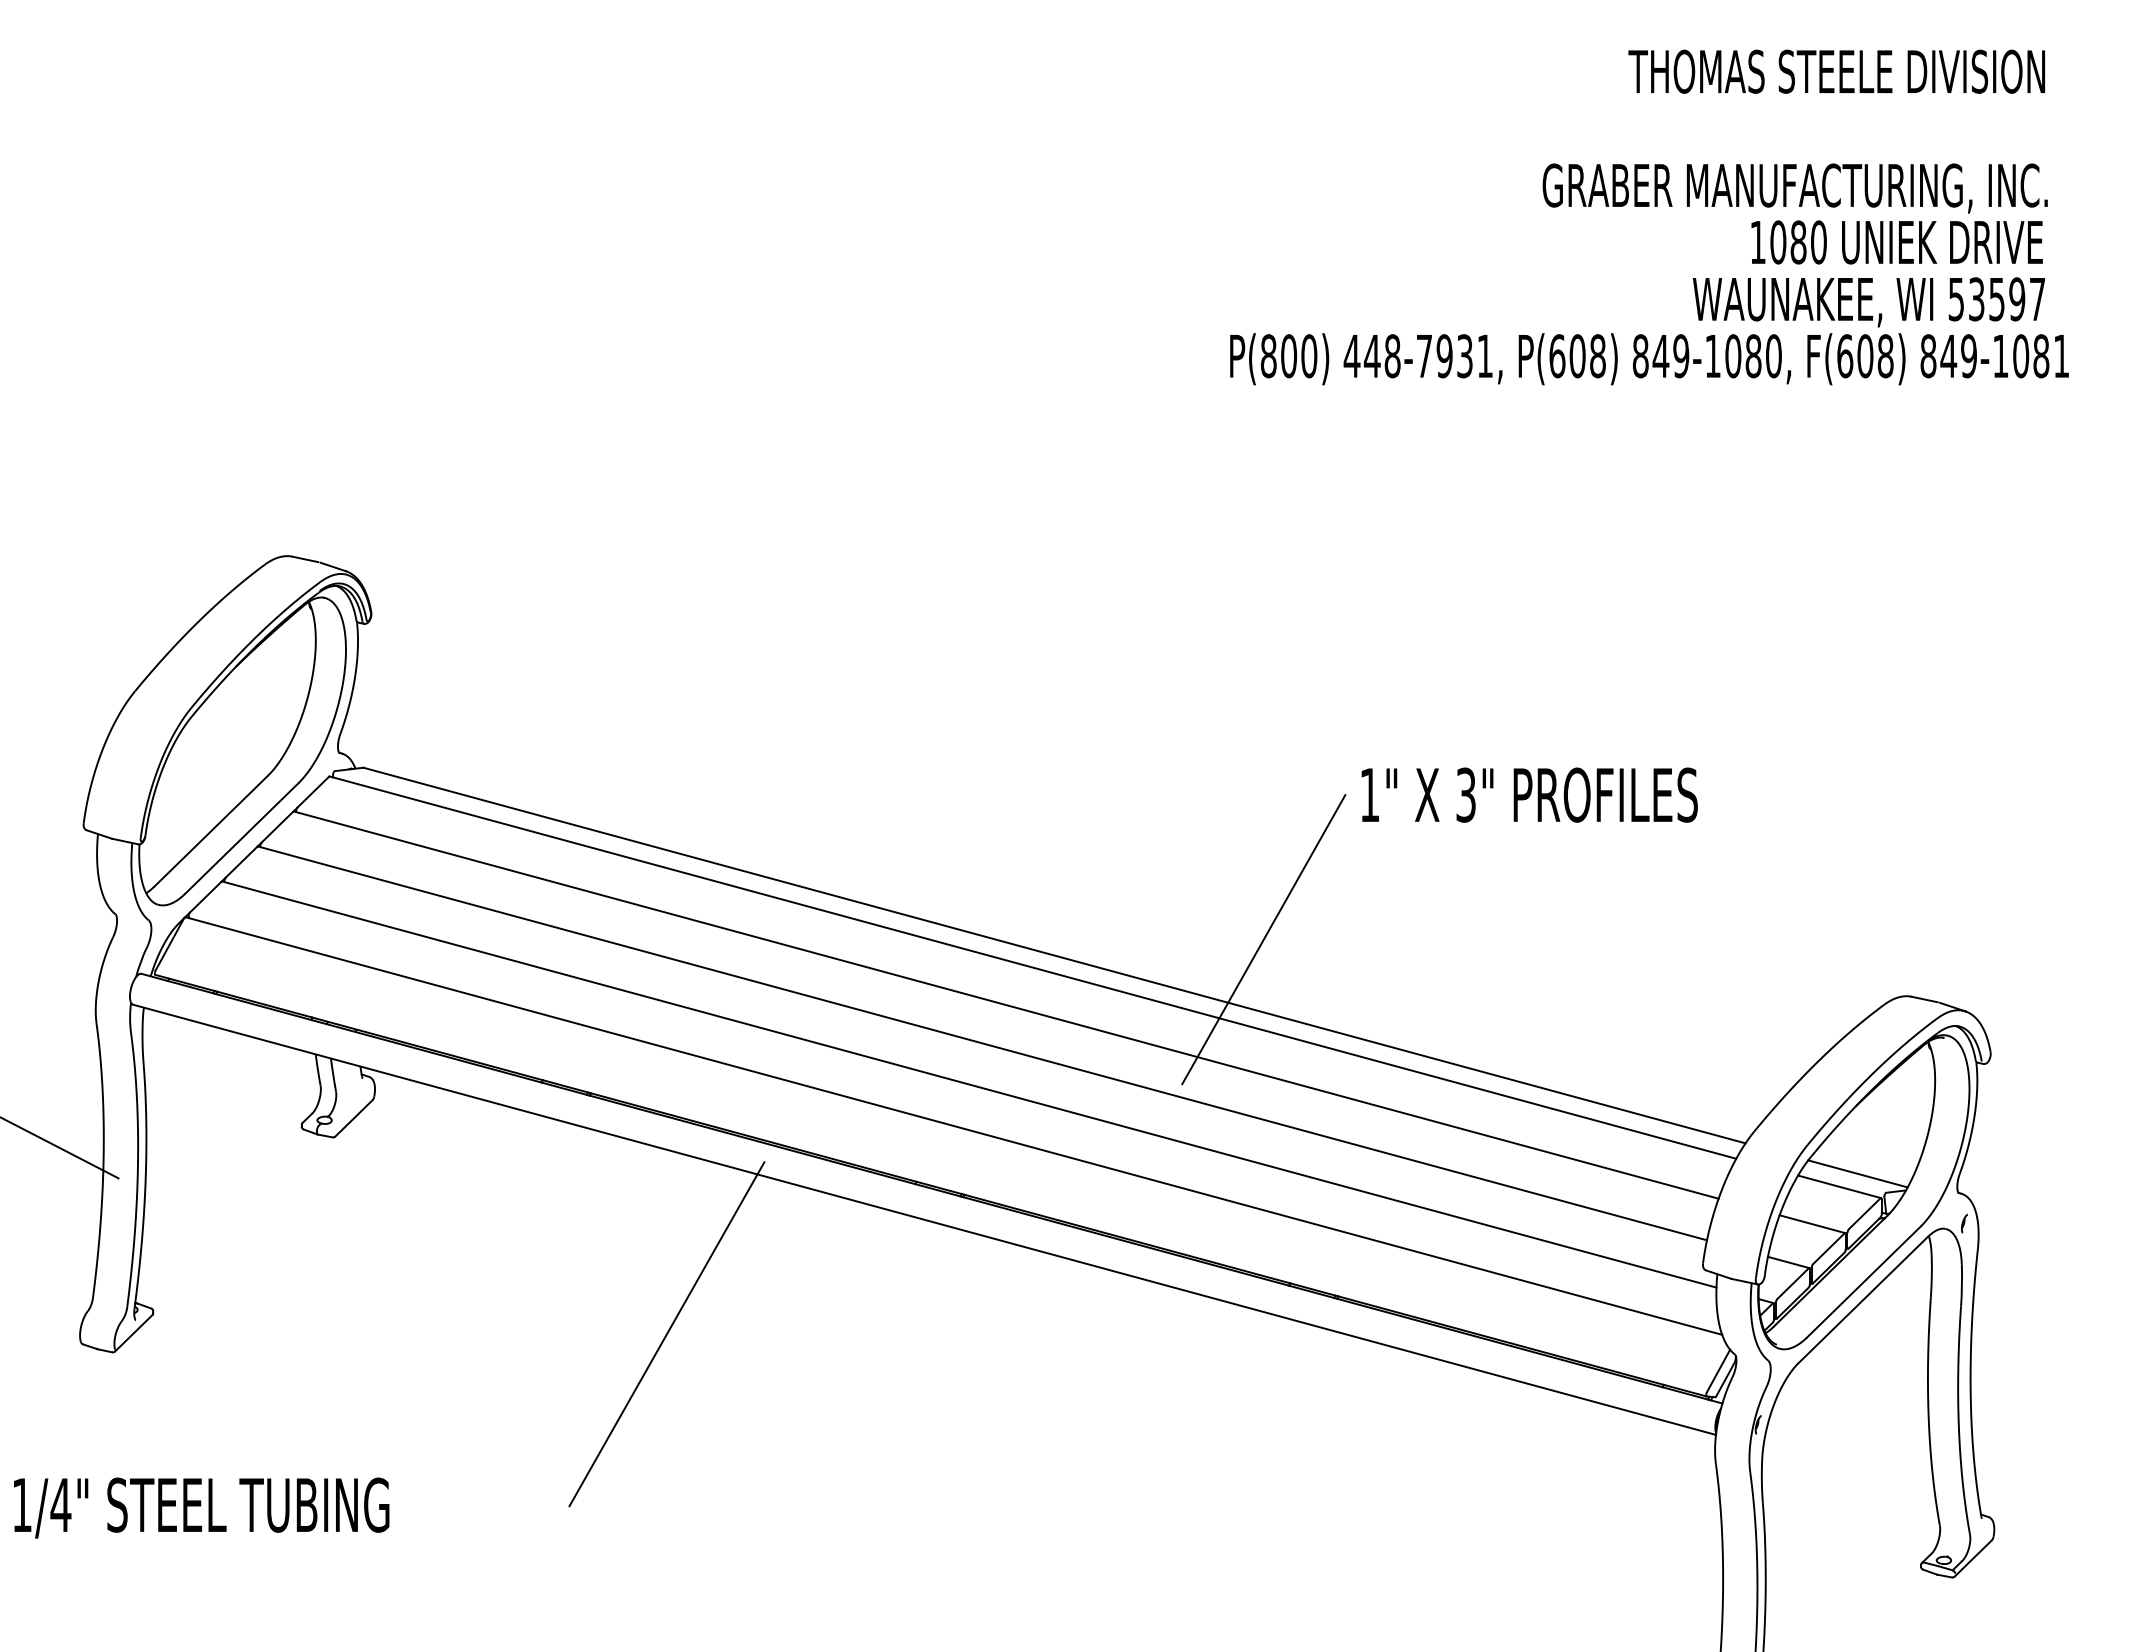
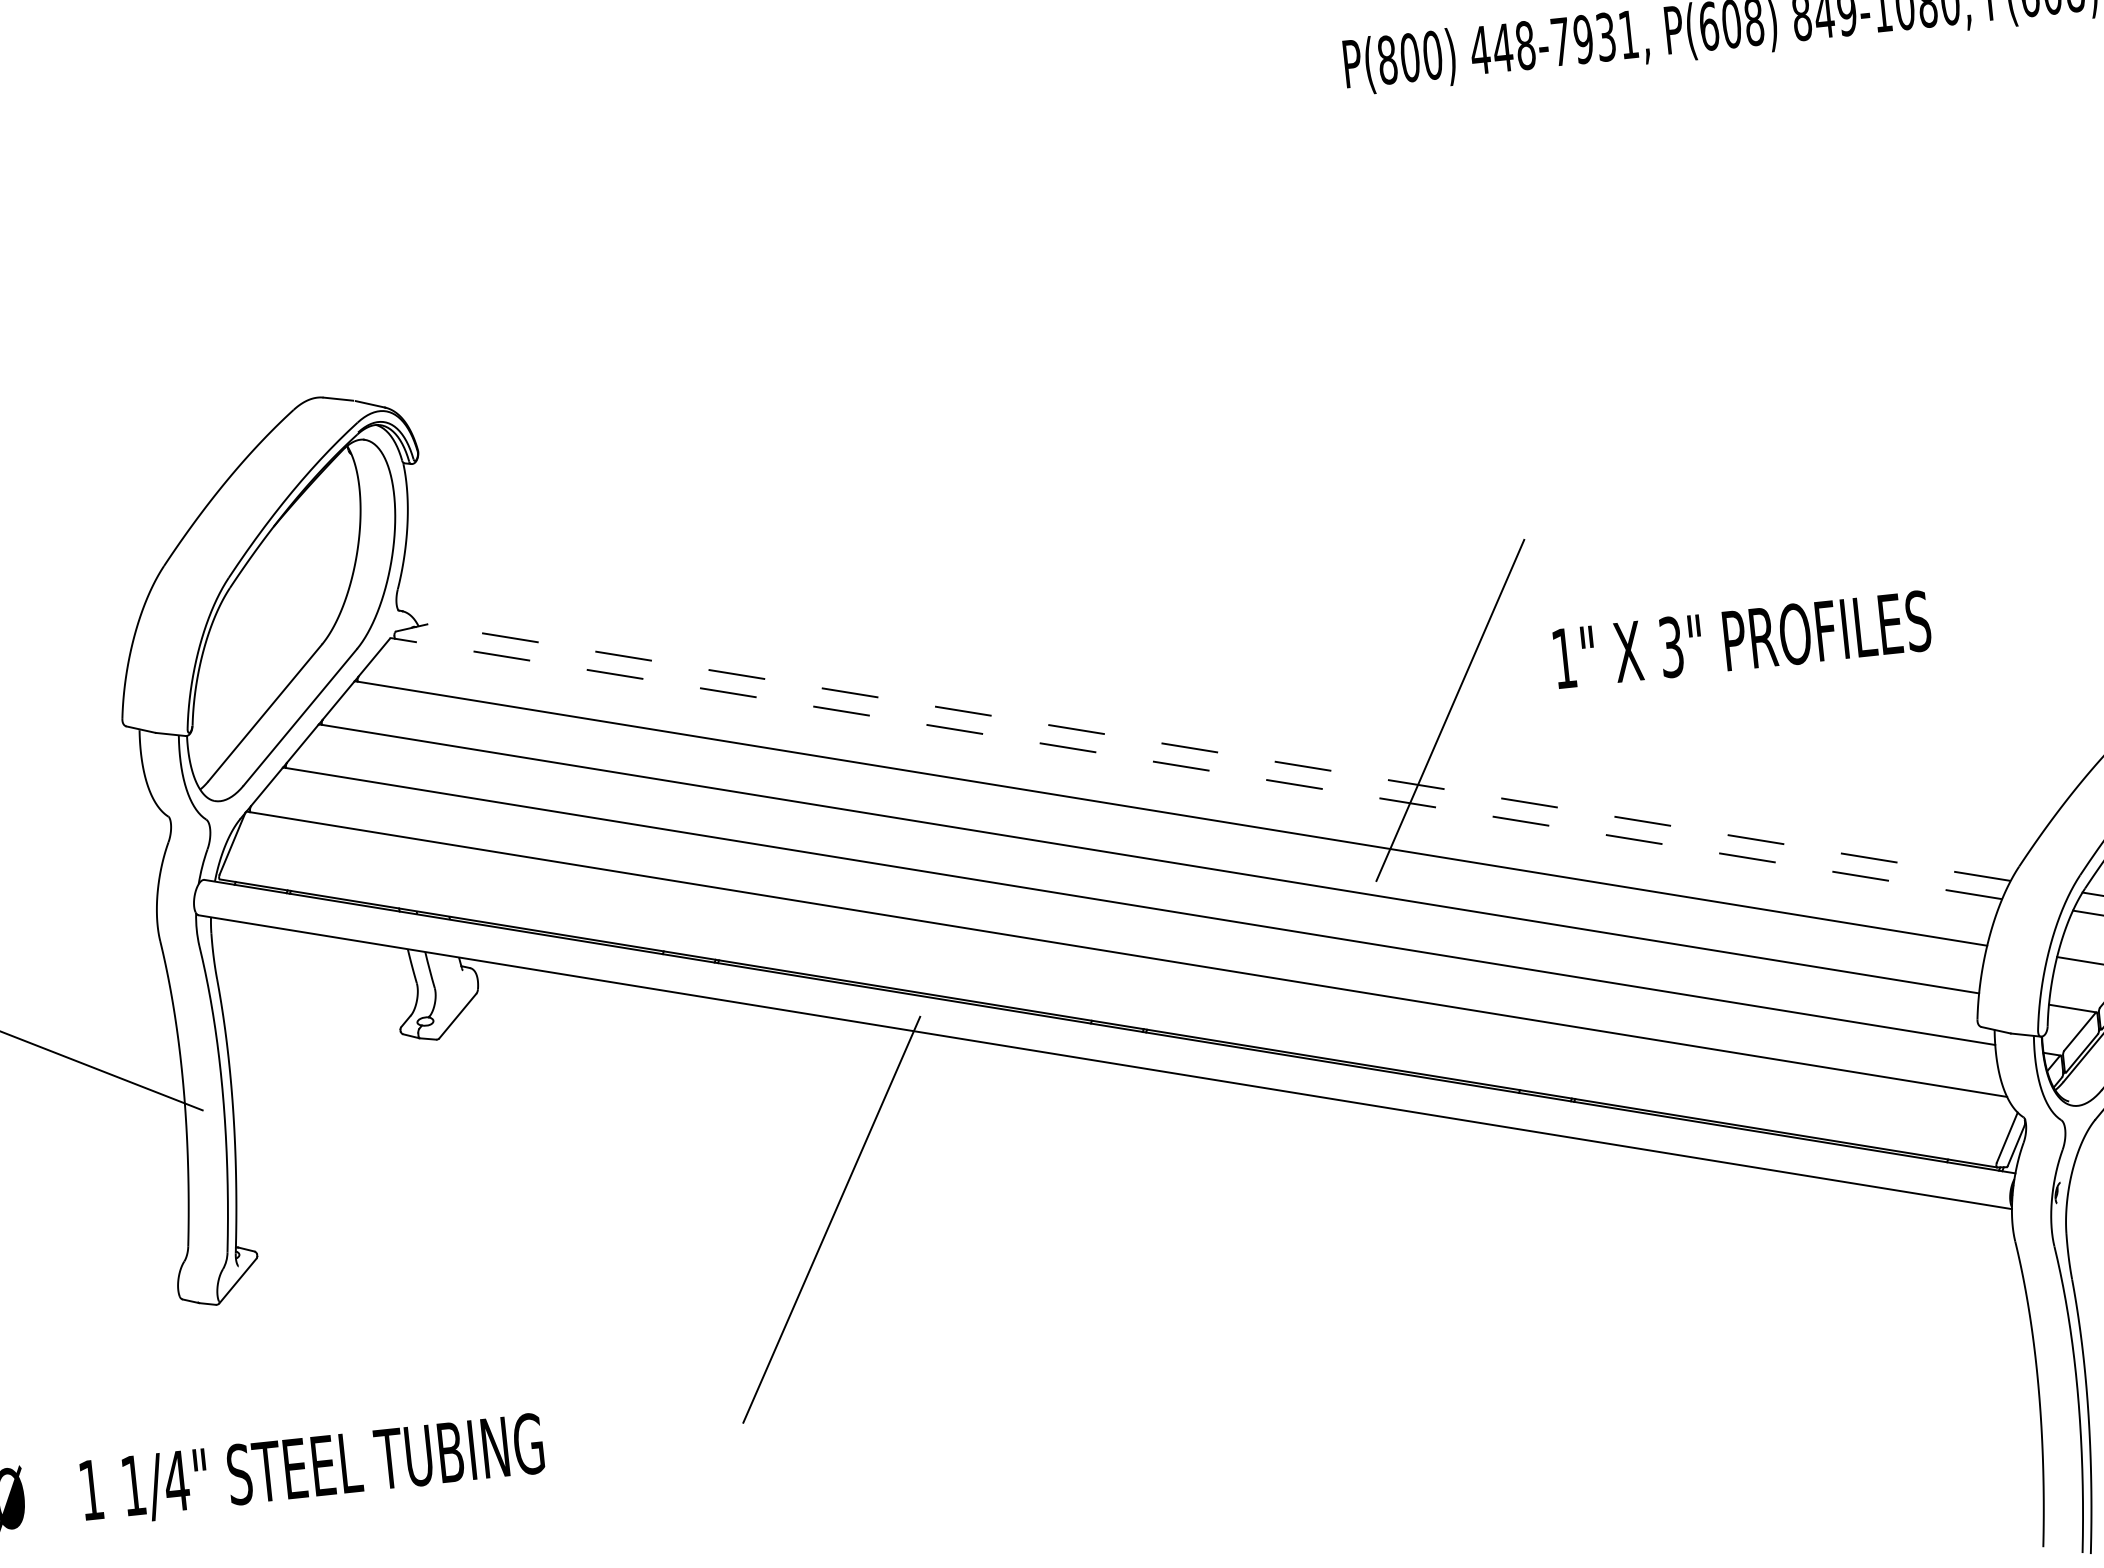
text: (1529, 794) -> (1742, 639), moved
line: (1054, 955) -> (1219, 752), solid -> dashed
line: (1033, 967) -> (1197, 768), solid -> dashed

